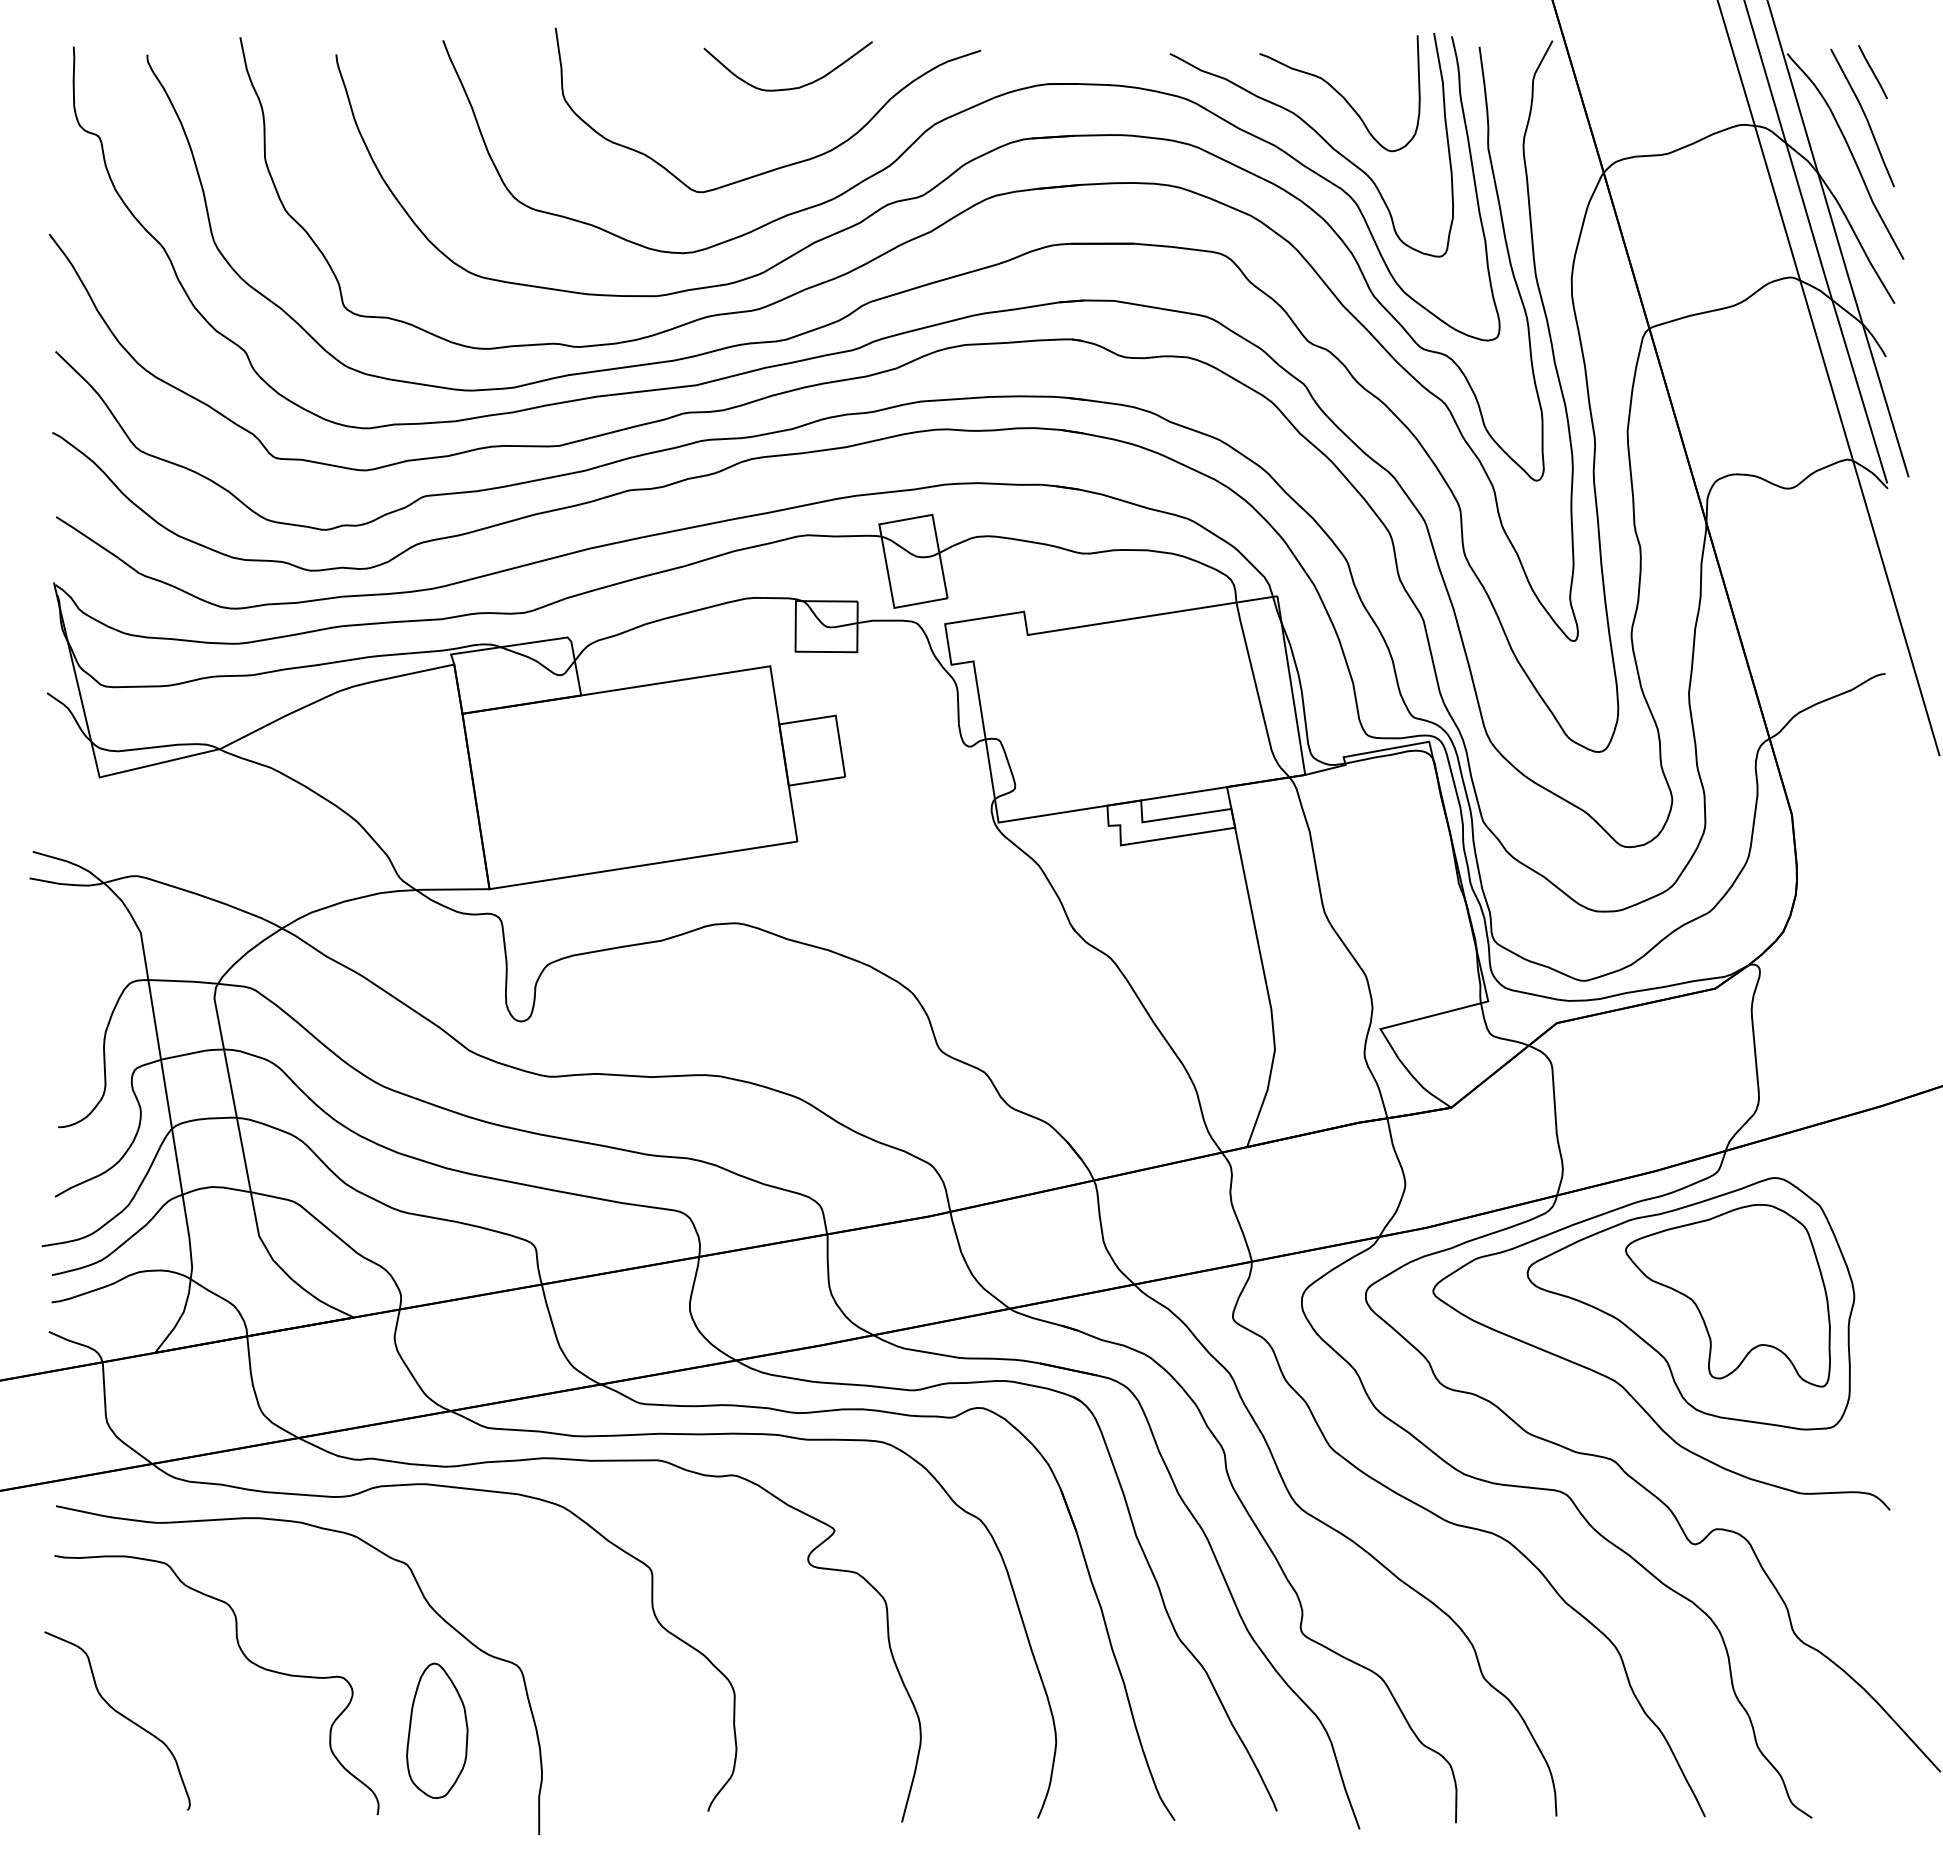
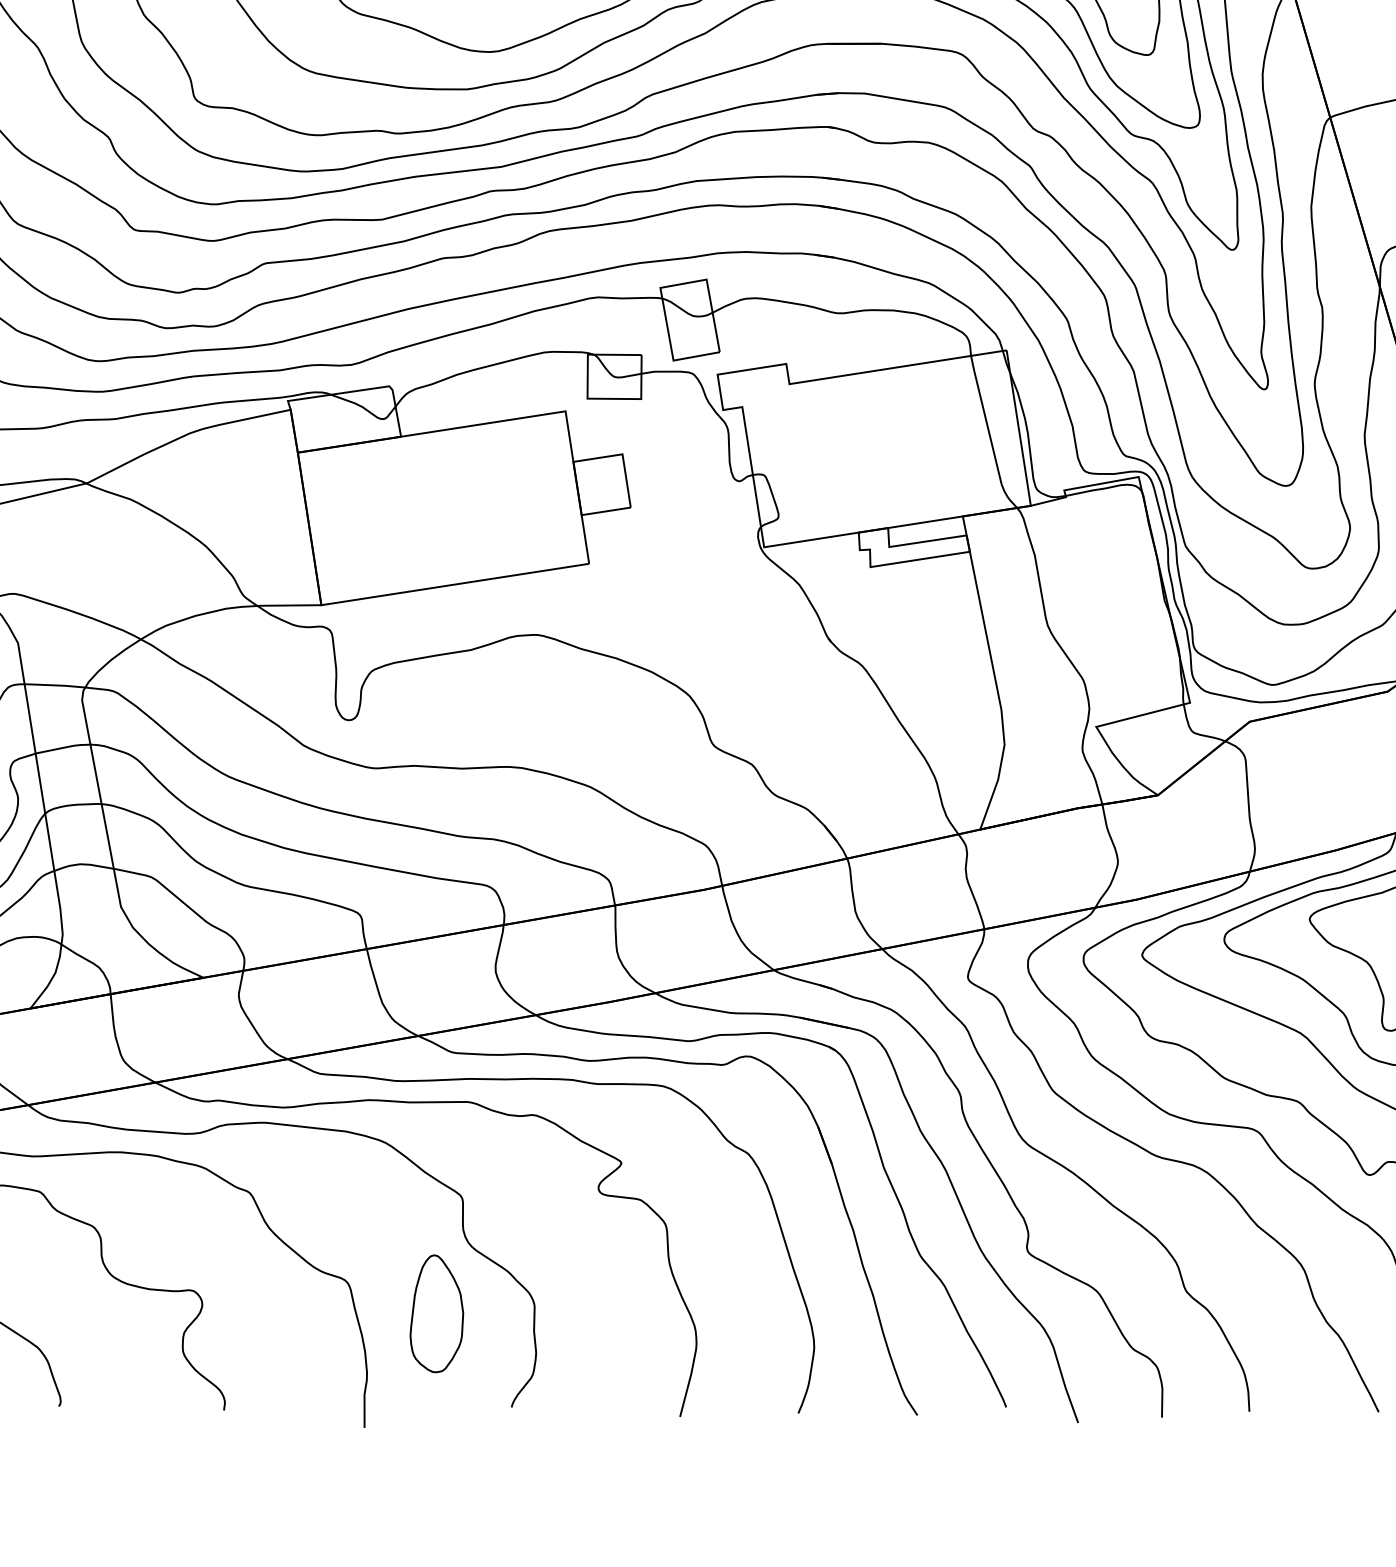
part: (437, 1730) -> (437, 1313), moved

